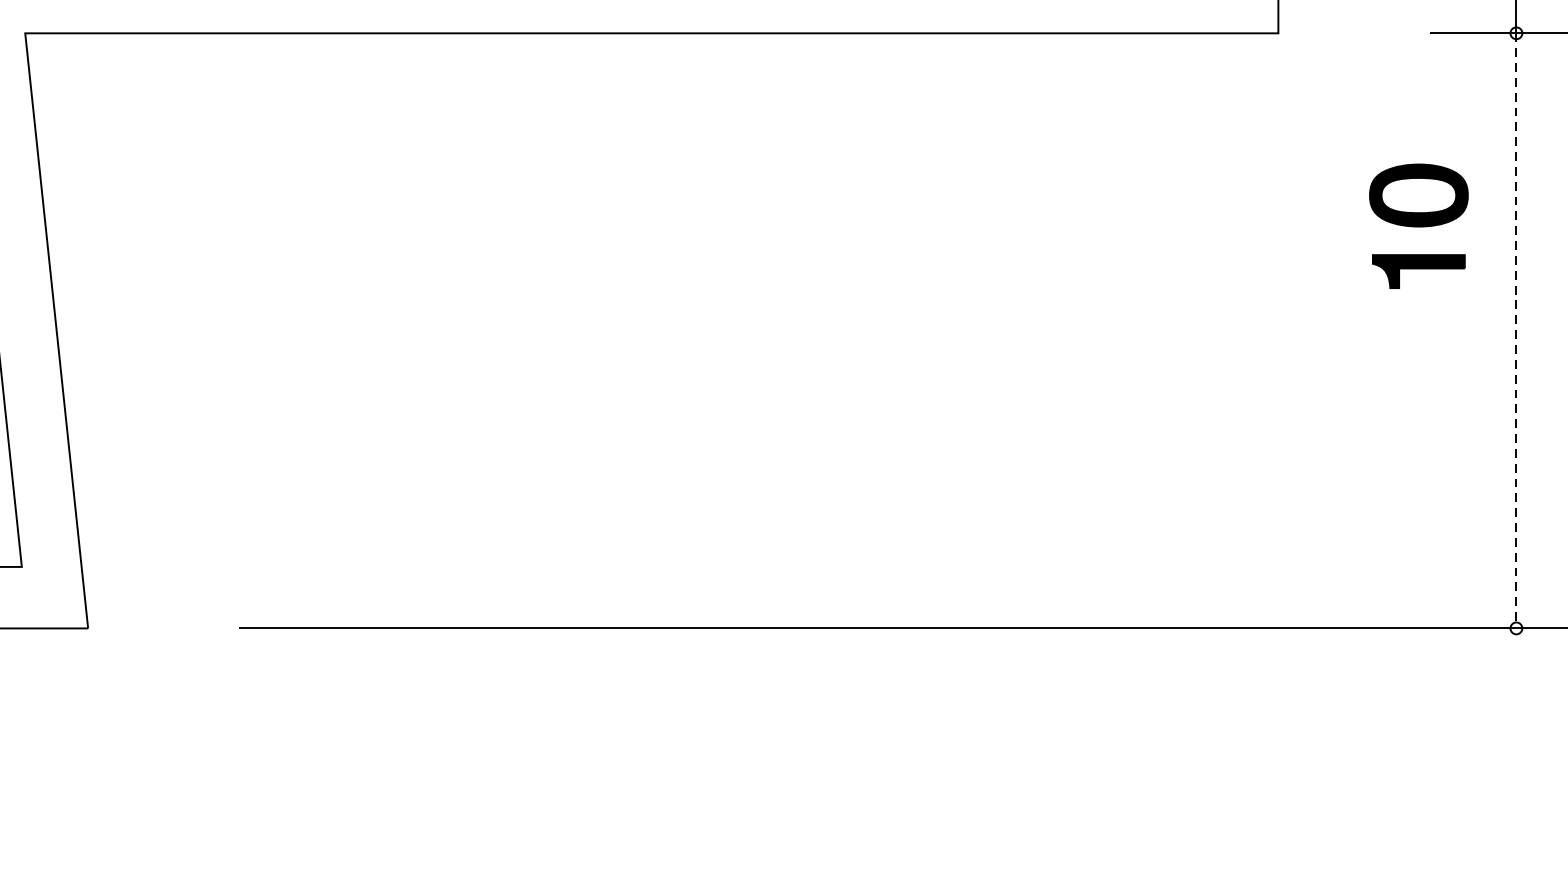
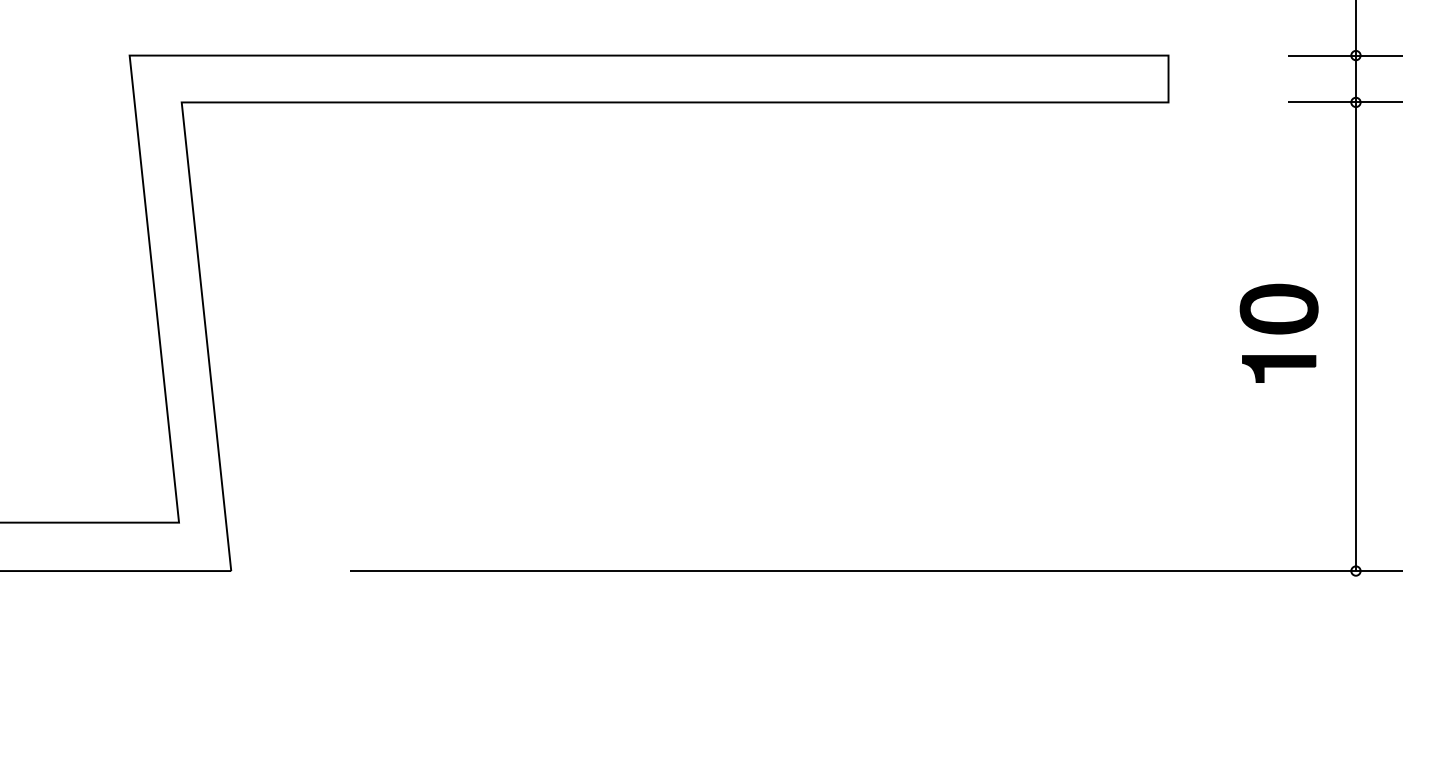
part: (1418, 225) -> (1278, 332), moved
line: (1515, 331) -> (1355, 337), dashed -> solid

